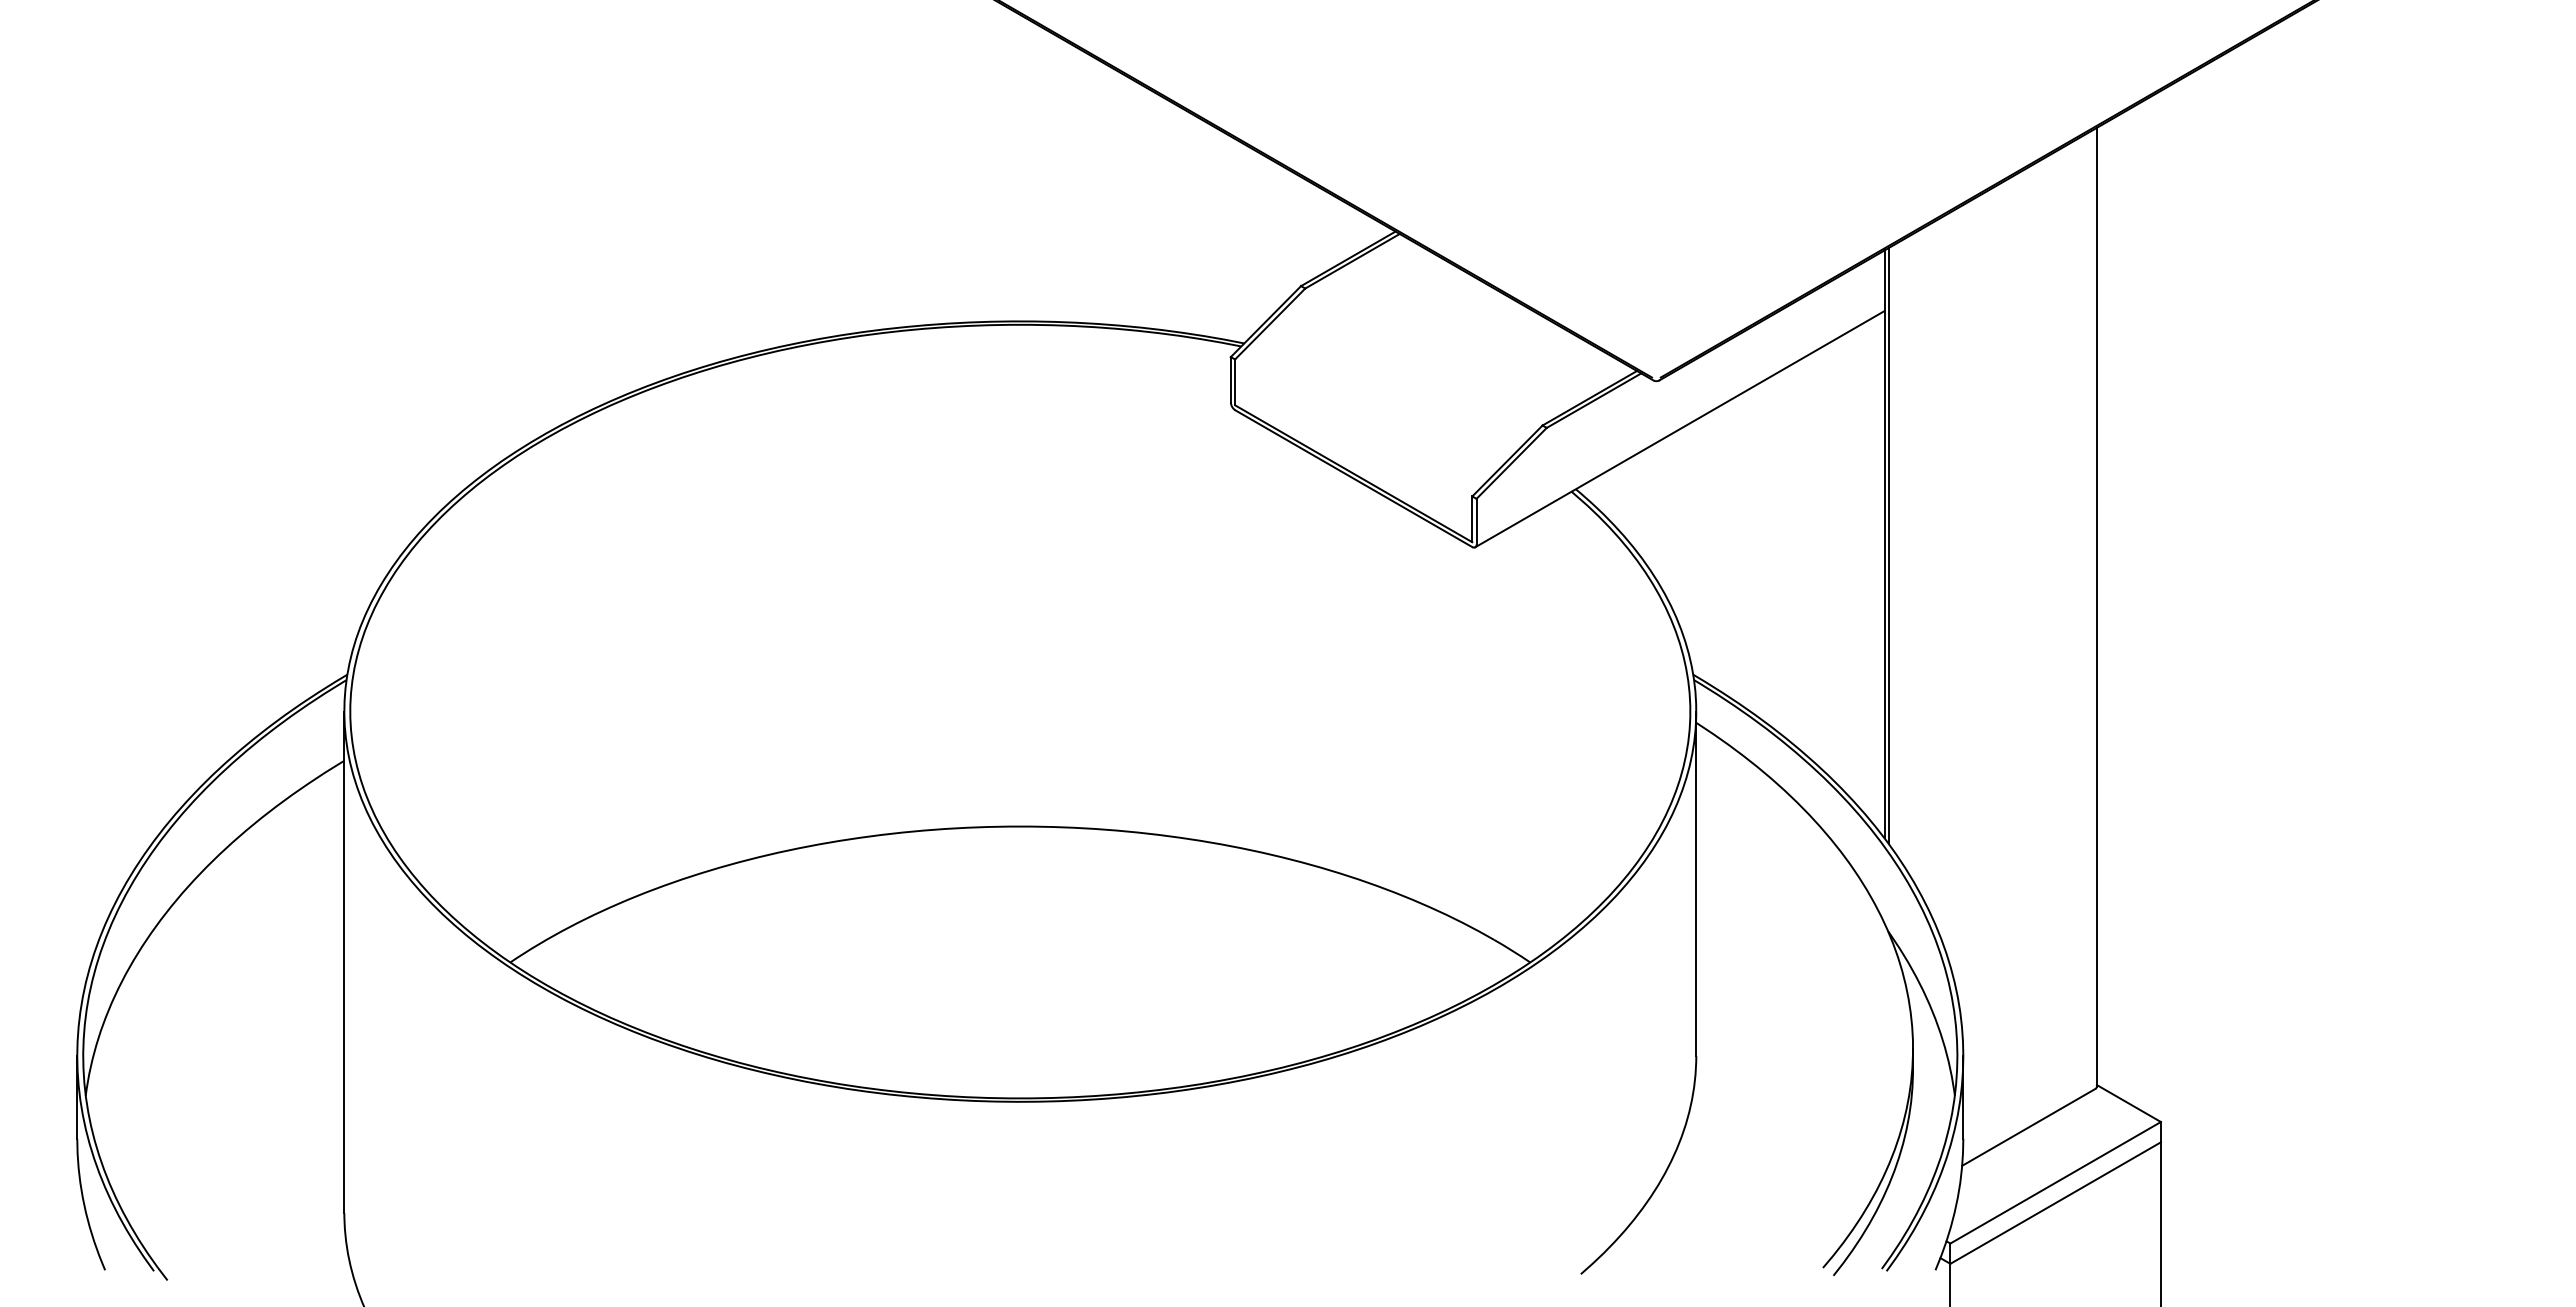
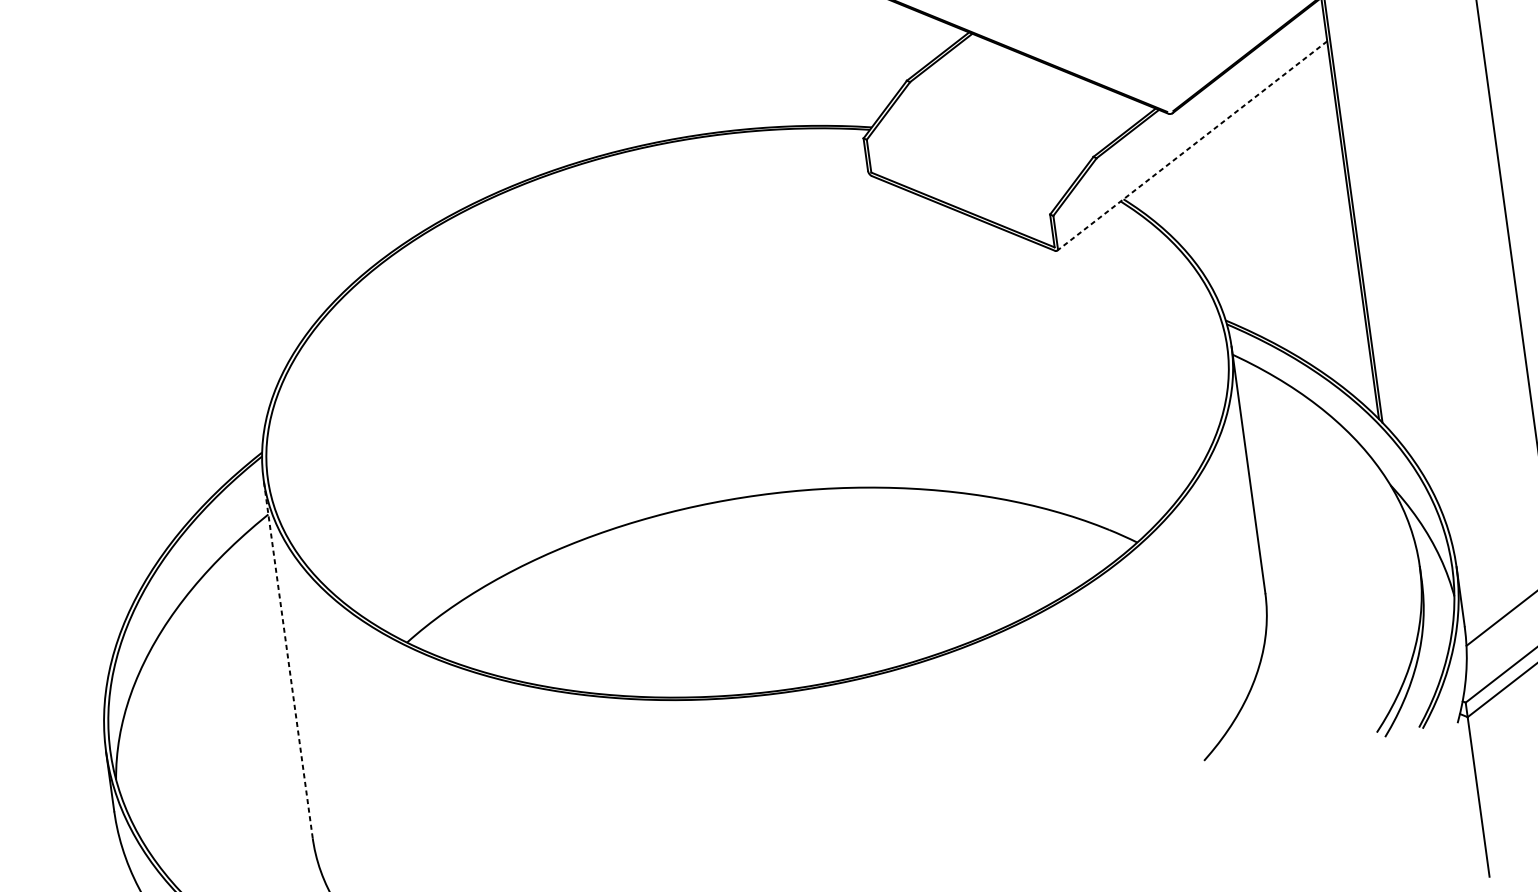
line: (1679, 429) -> (1191, 146), solid -> dashed
line: (344, 962) -> (288, 658), solid -> dashed

